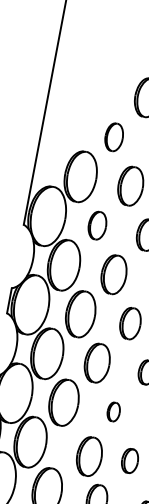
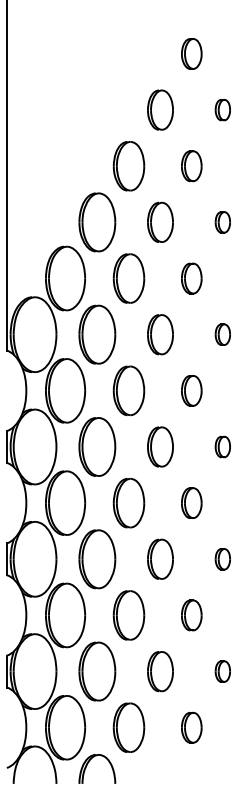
part: (114, 137) -> (97, 222), size x1.67
part: (97, 225) -> (97, 334), size x1.67
part: (113, 411) -> (160, 558), size x1.67
part: (89, 456) -> (128, 615), moved

